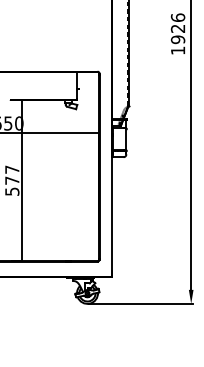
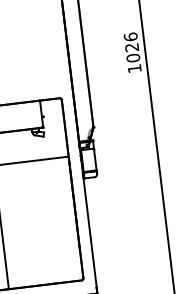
text: (178, 39) -> (133, 57), 1926 -> 1026

